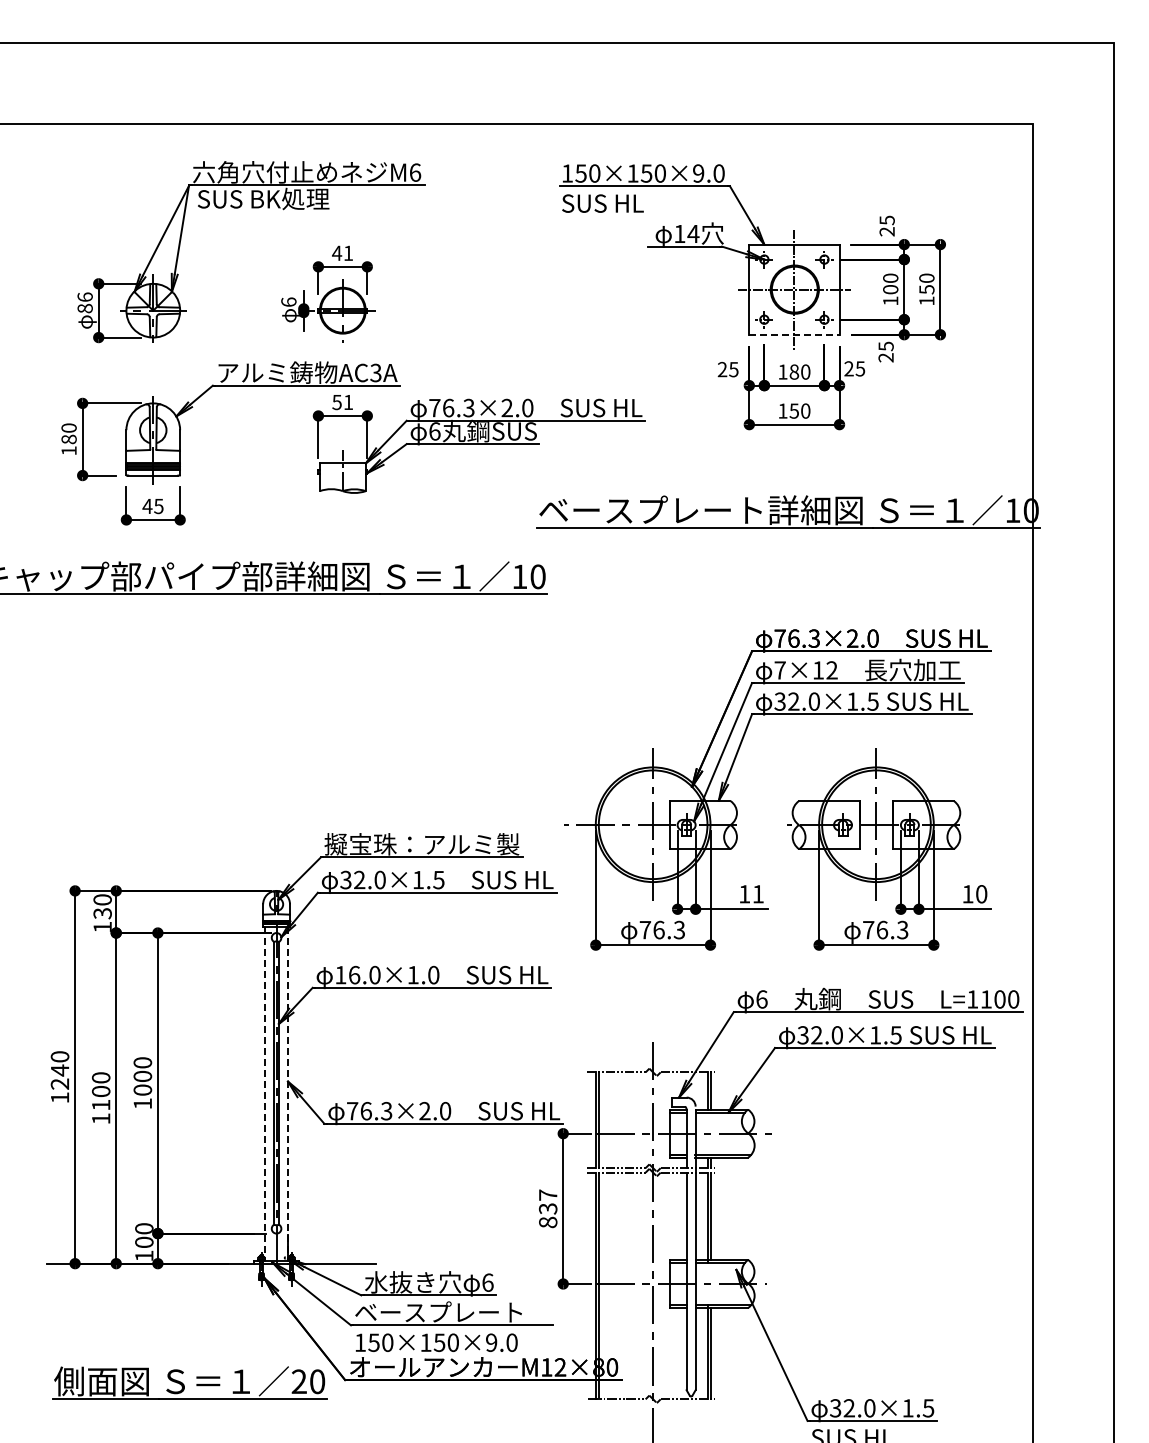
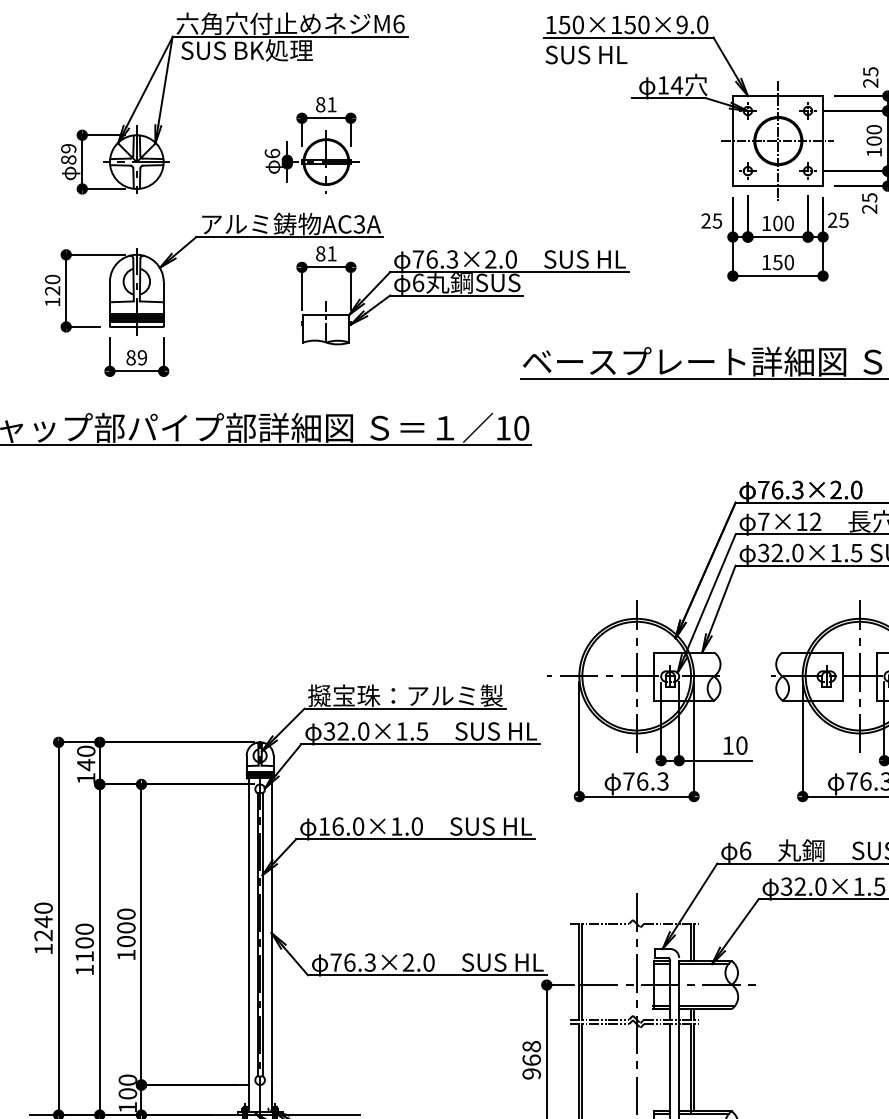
text: (337, 253) -> (321, 104), 41 -> 81
text: (84, 296) -> (68, 147), 86 -> 89
line: (794, 334) -> (778, 185), dashed -> solid
text: (794, 371) -> (778, 222), 180 -> 100
text: (336, 402) -> (320, 253), 51 -> 81
text: (68, 439) -> (52, 290), 180 -> 120
text: (152, 506) -> (136, 357), 45 -> 89
text: (757, 894) -> (741, 745), 11 -> 10
text: (102, 913) -> (86, 764), 130 -> 140
line: (265, 1093) -> (249, 944), dashed -> solid
line: (288, 1093) -> (272, 944), dashed -> solid
text: (547, 1208) -> (531, 1059), 837 -> 968

